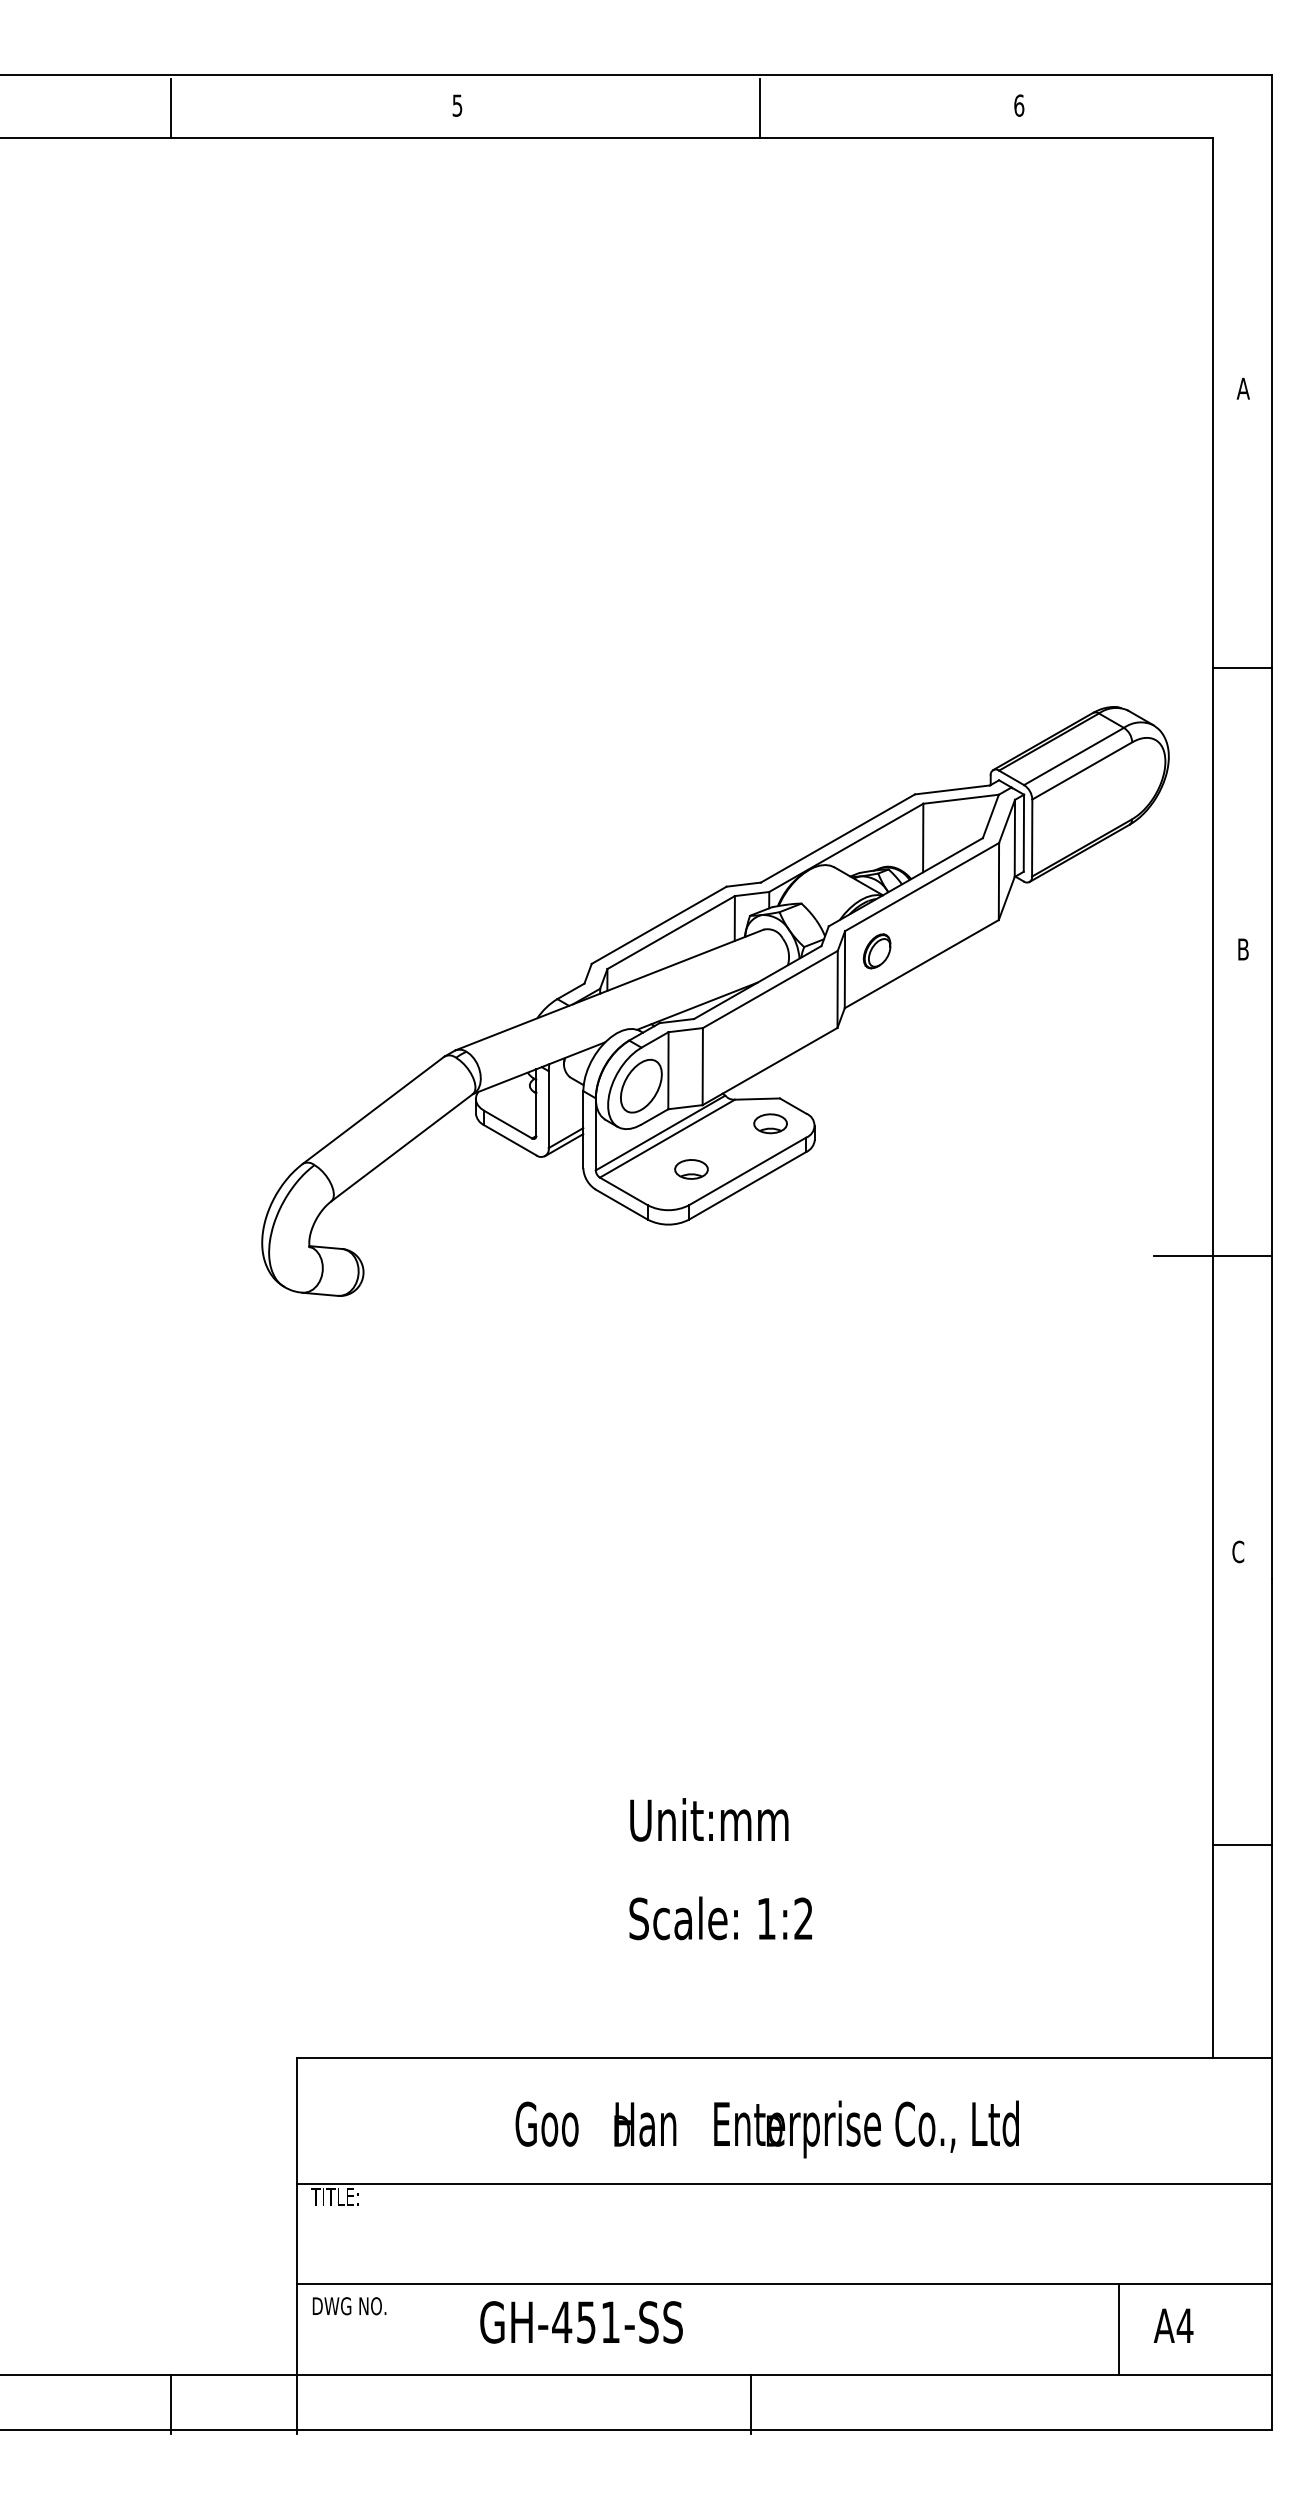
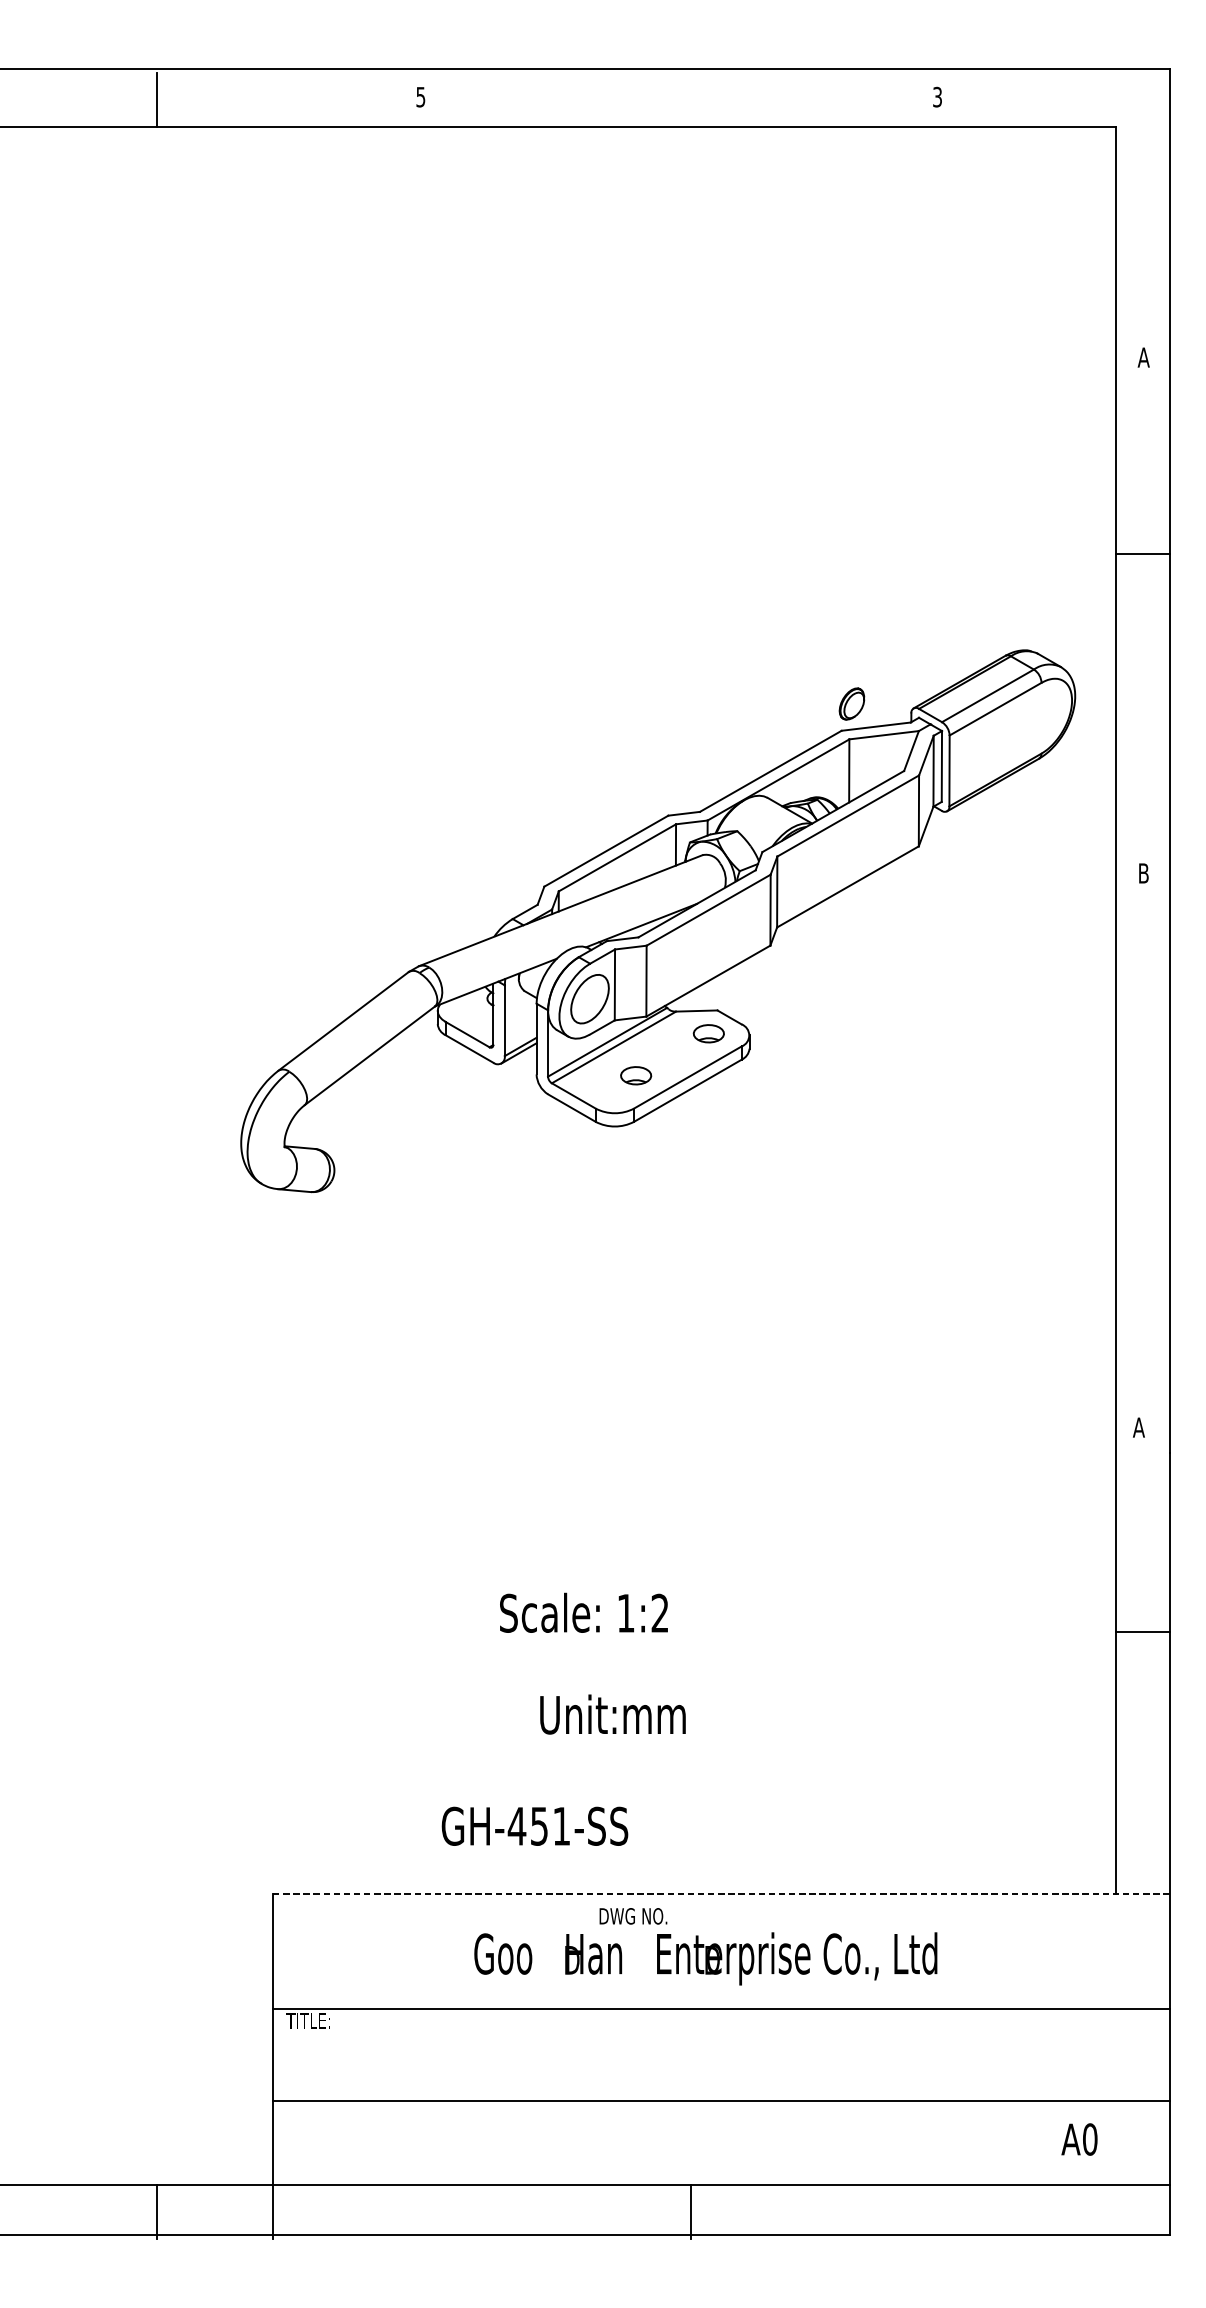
text: (1019, 105) -> (937, 97), 6 -> 3
line: (759, 108) -> (698, 99), removed
line: (1241, 667) -> (1142, 554), moved
part: (876, 951) -> (851, 704), moved
line: (1212, 1256) -> (1115, 1155), removed
text: (1237, 1551) -> (1138, 1427), C -> A
text: (709, 1819) -> (613, 1714), moved
line: (1241, 1845) -> (1142, 1632), moved
text: (720, 1918) -> (583, 1613), moved
line: (783, 2058) -> (720, 1893), solid -> dashed
text: (349, 2306) -> (633, 1916), moved
text: (581, 2322) -> (534, 1826), moved
text: (1184, 2325) -> (1089, 2139), A4 -> A0
line: (1118, 2328) -> (1028, 2141), removed

